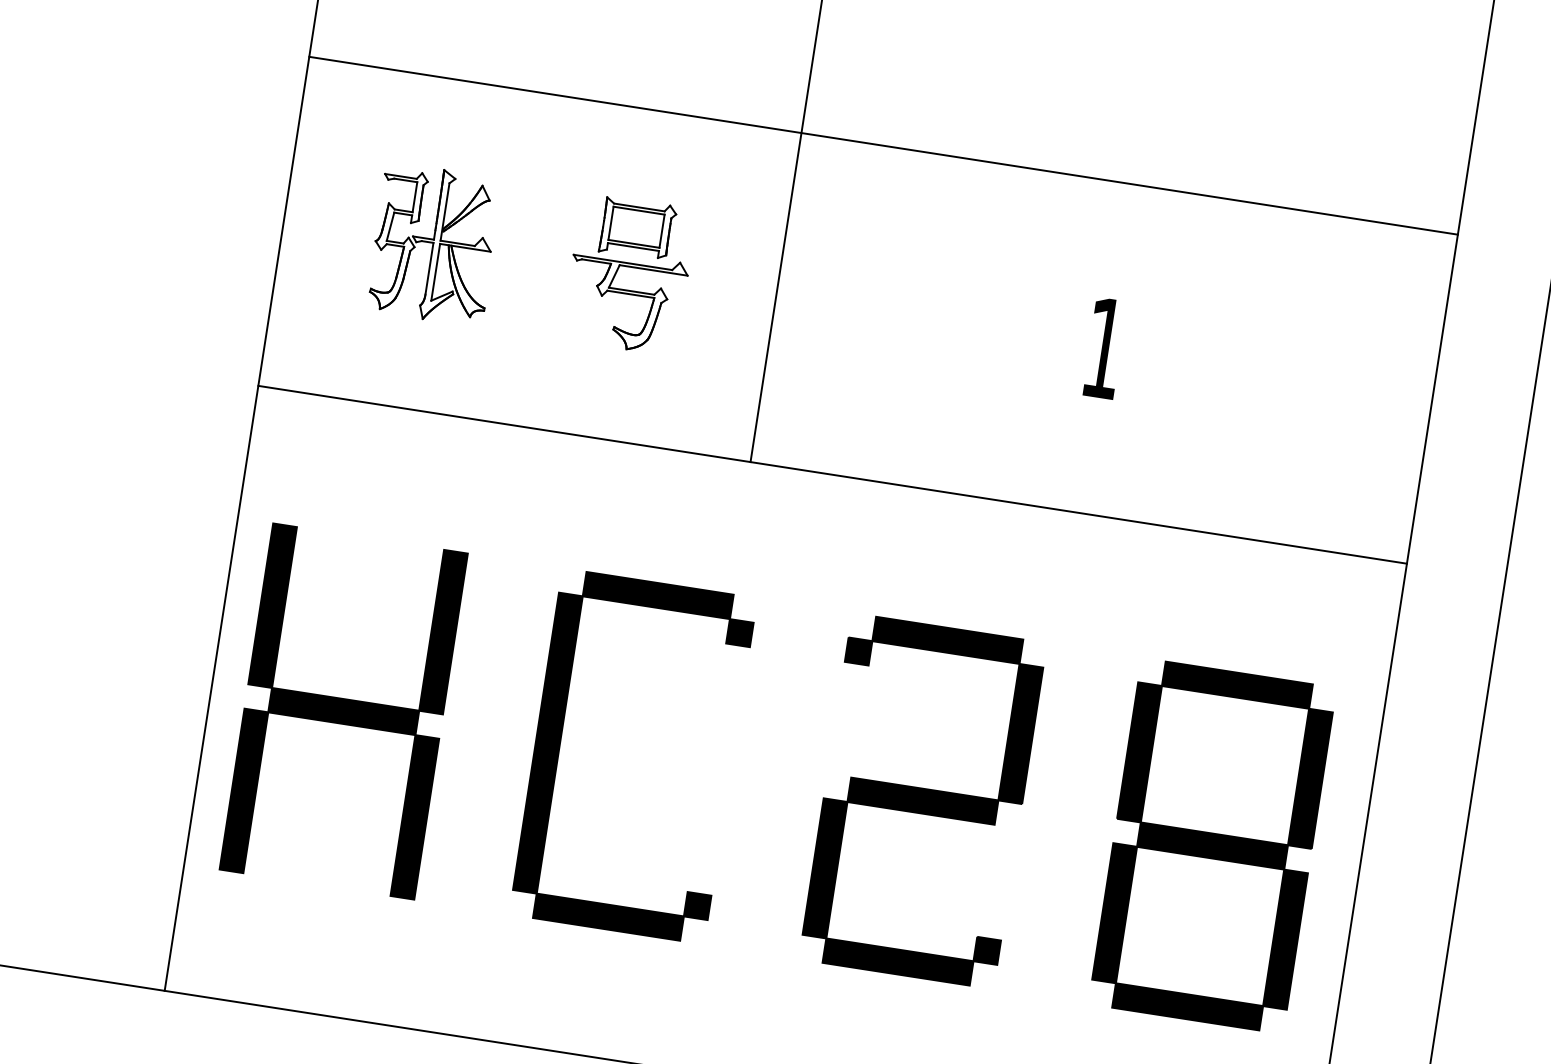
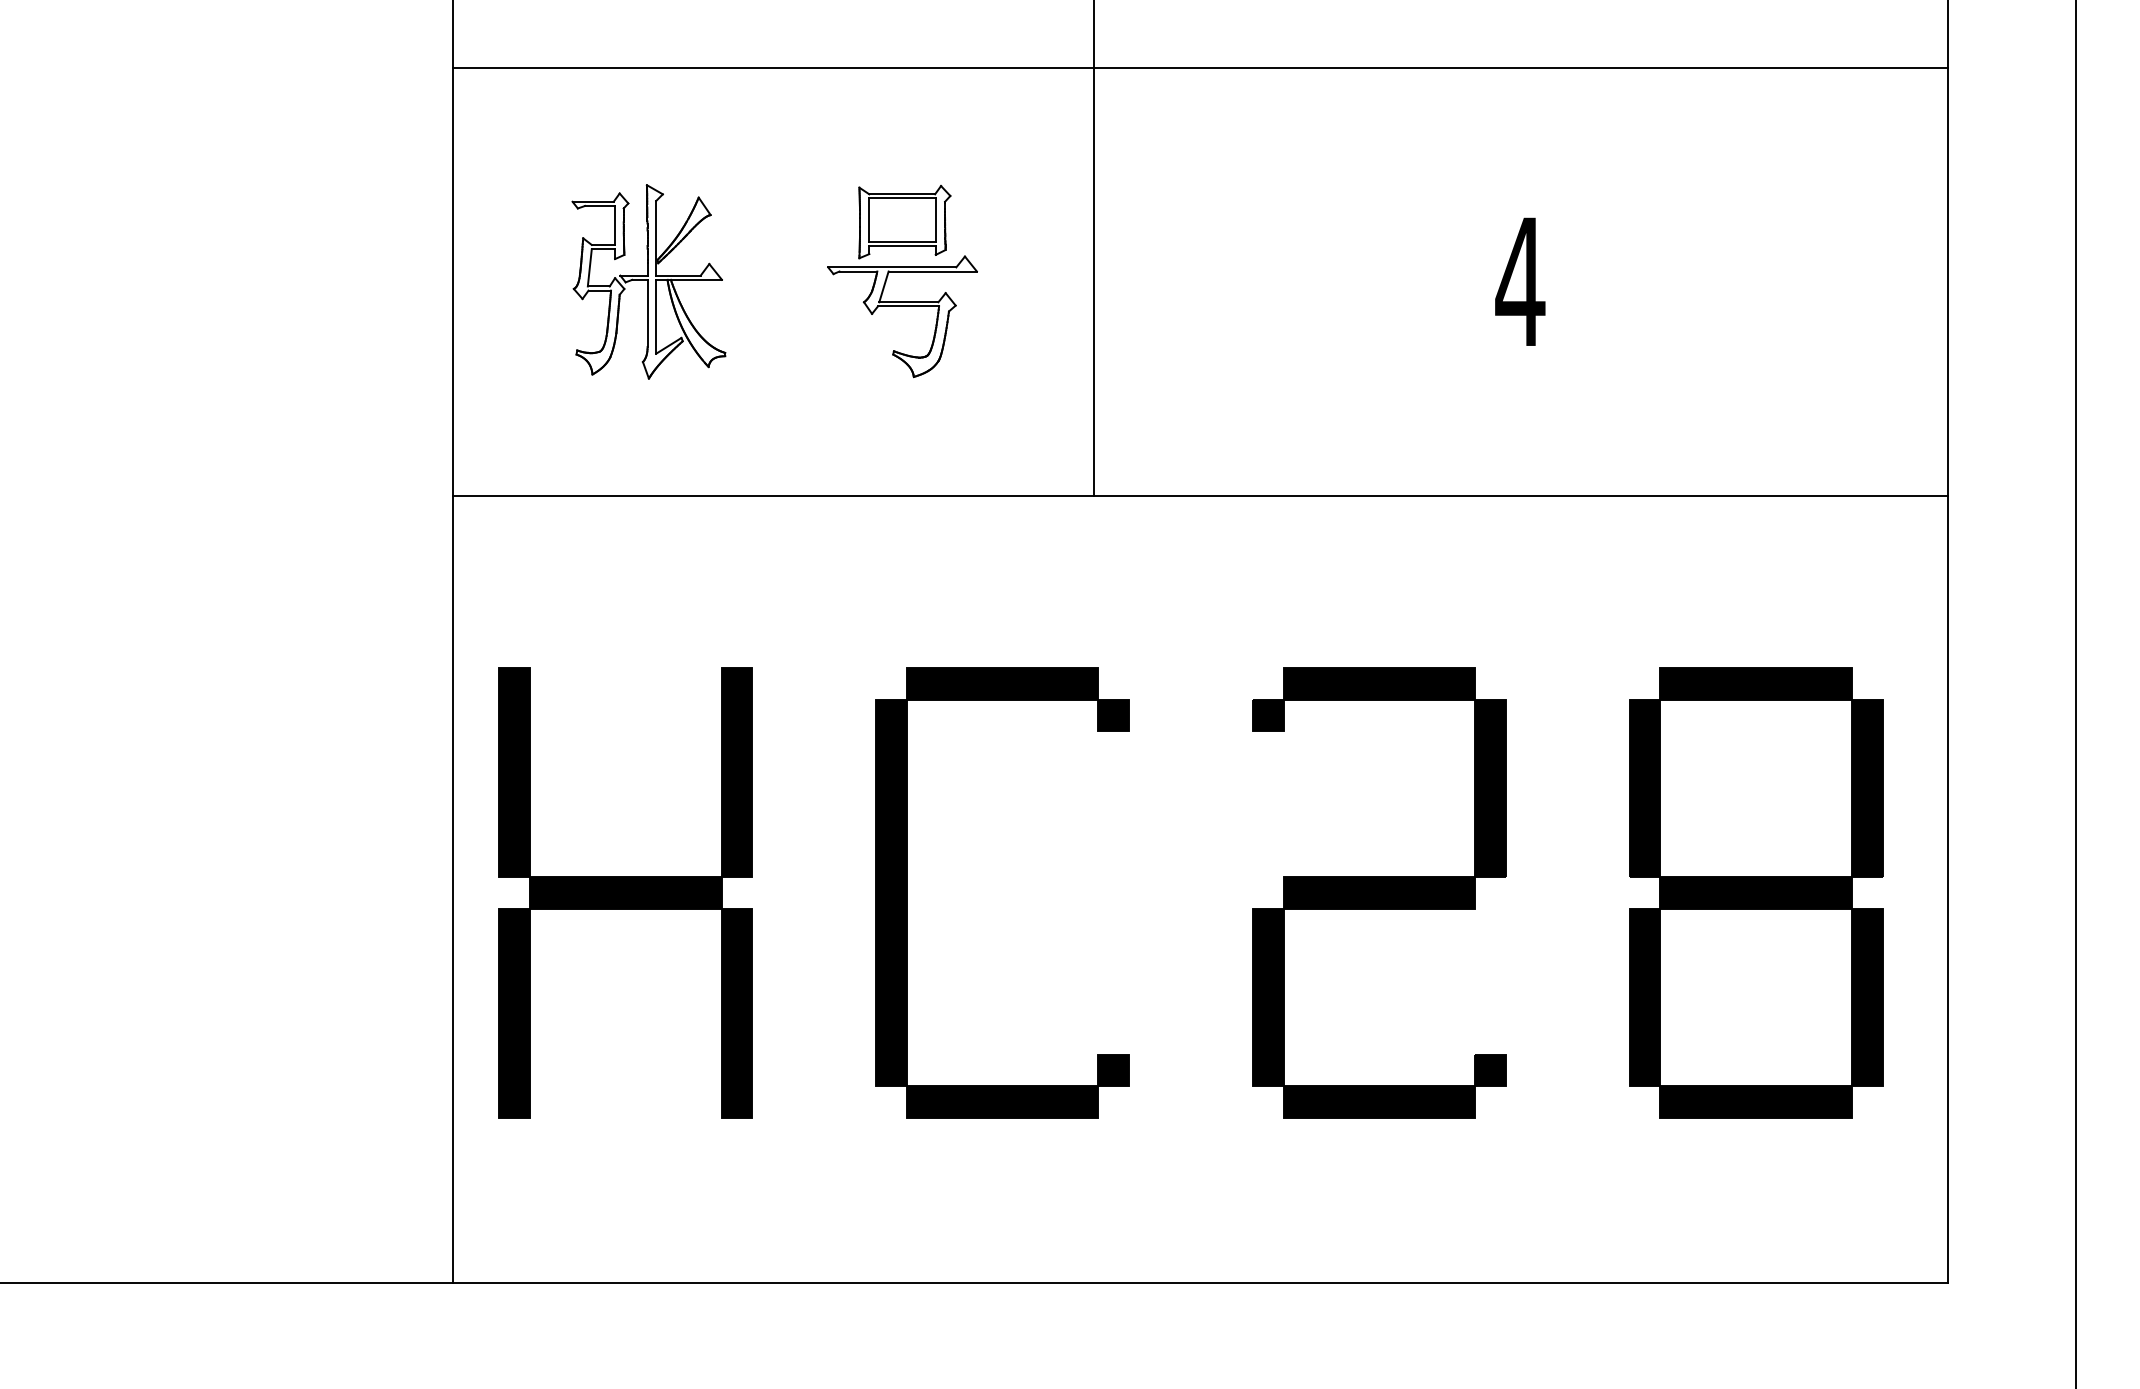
text: (1104, 348) -> (1520, 281), 1 -> 4

